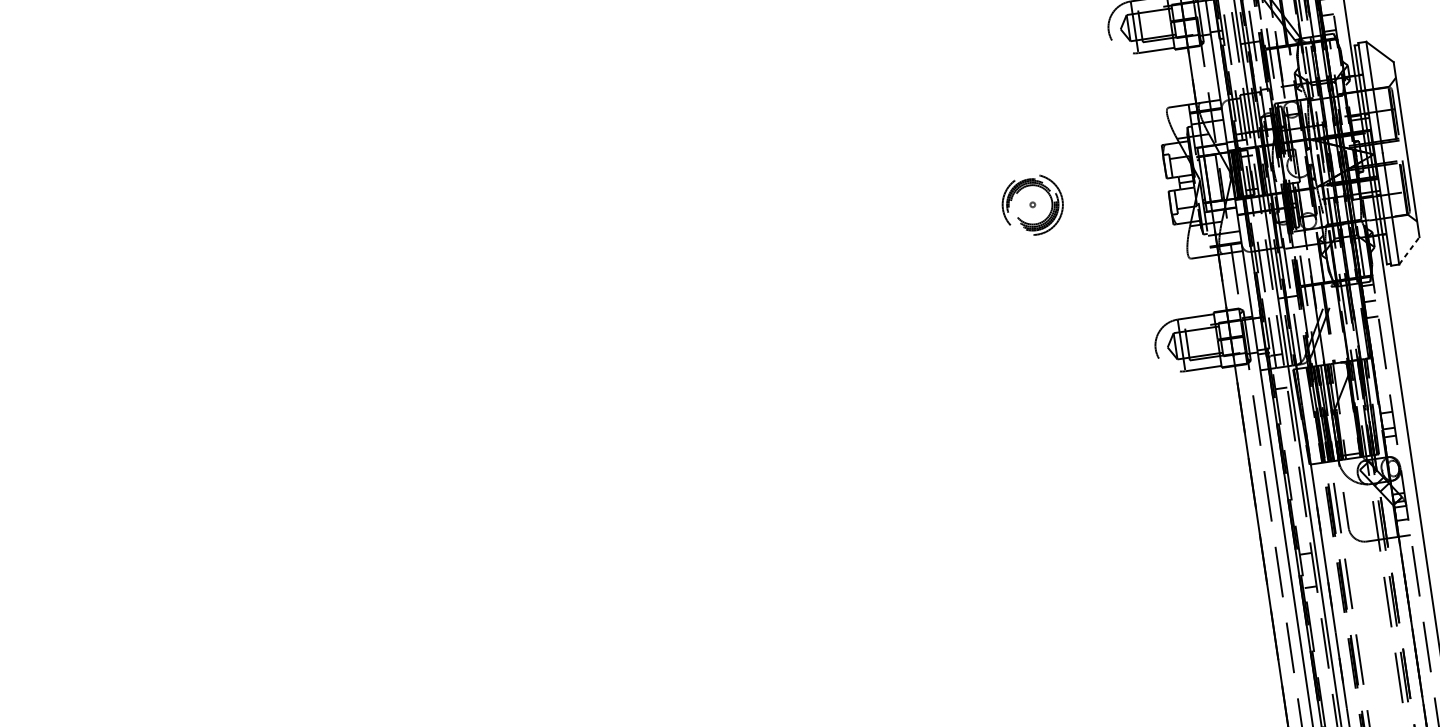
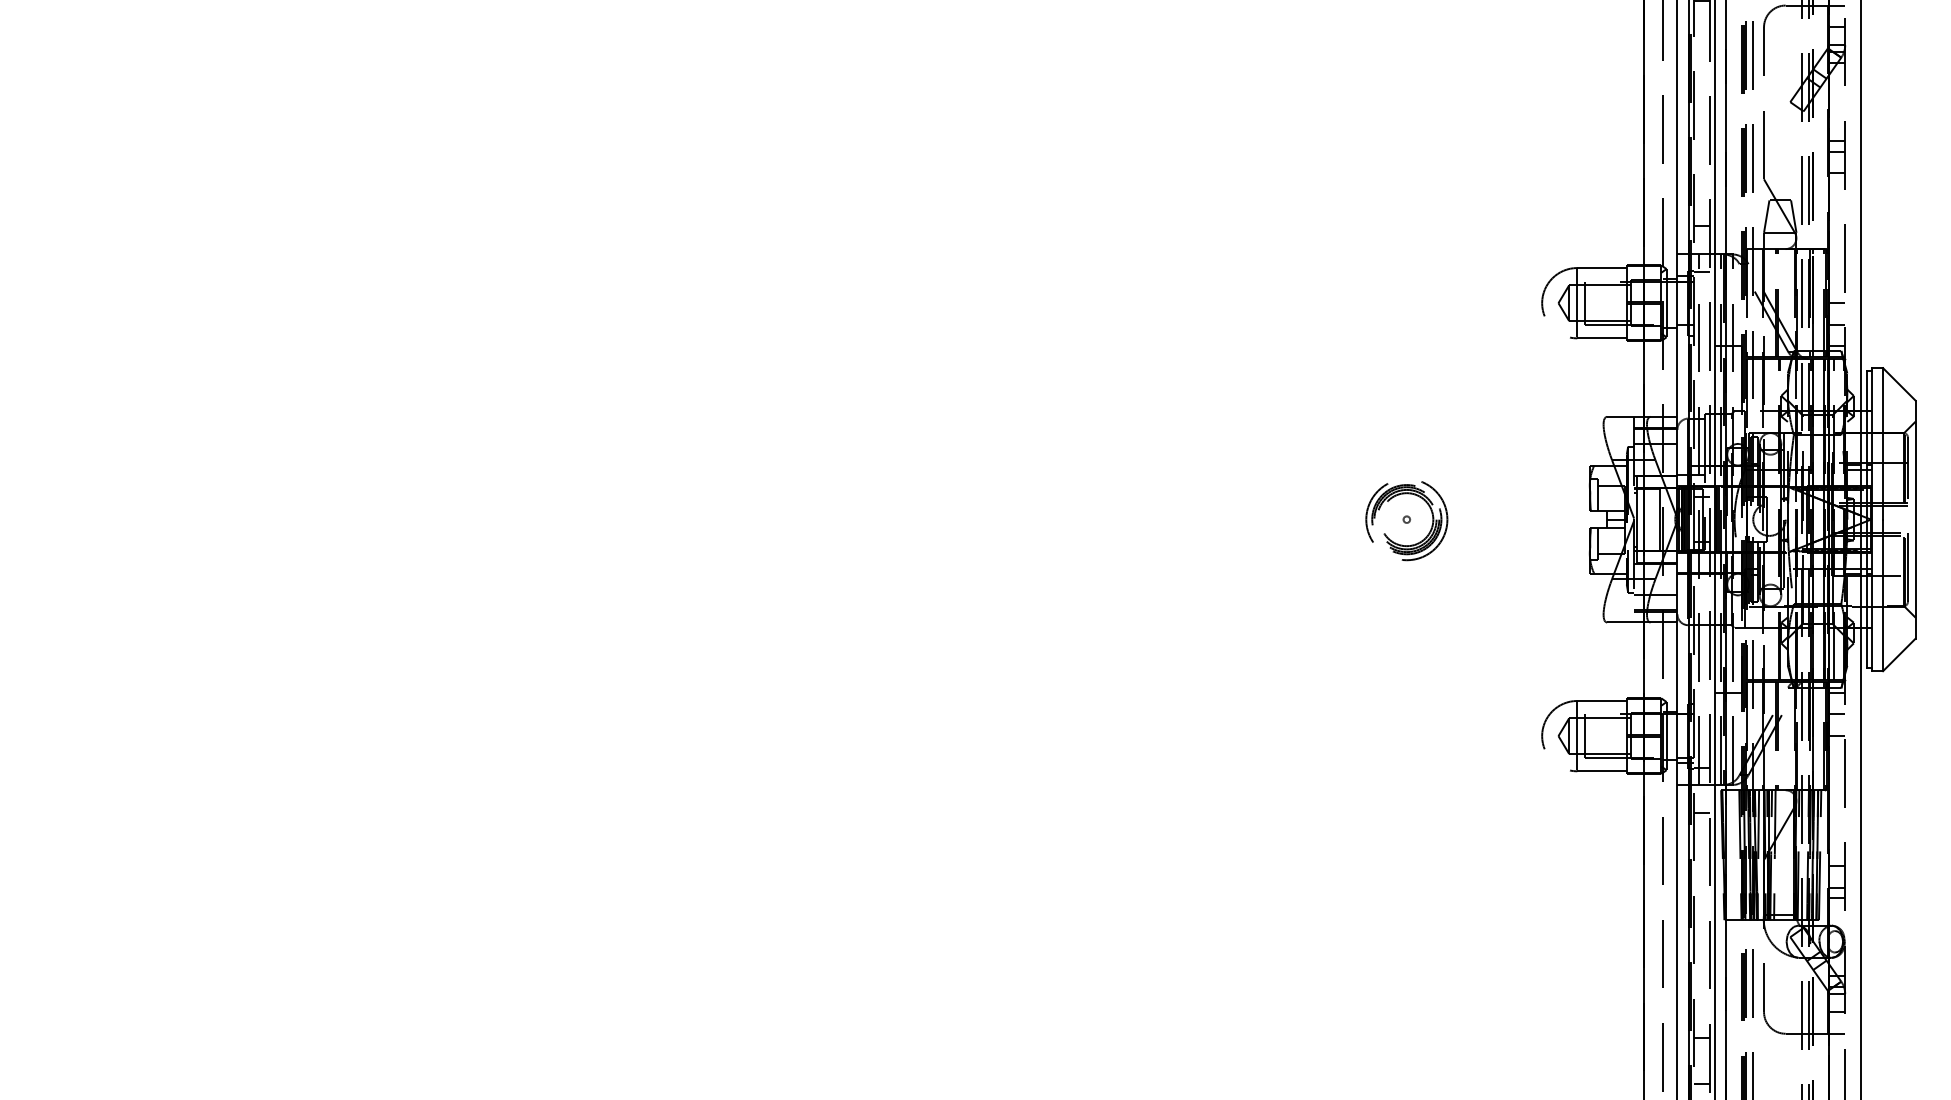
line: (1409, 250) -> (1899, 654), dashed -> solid

